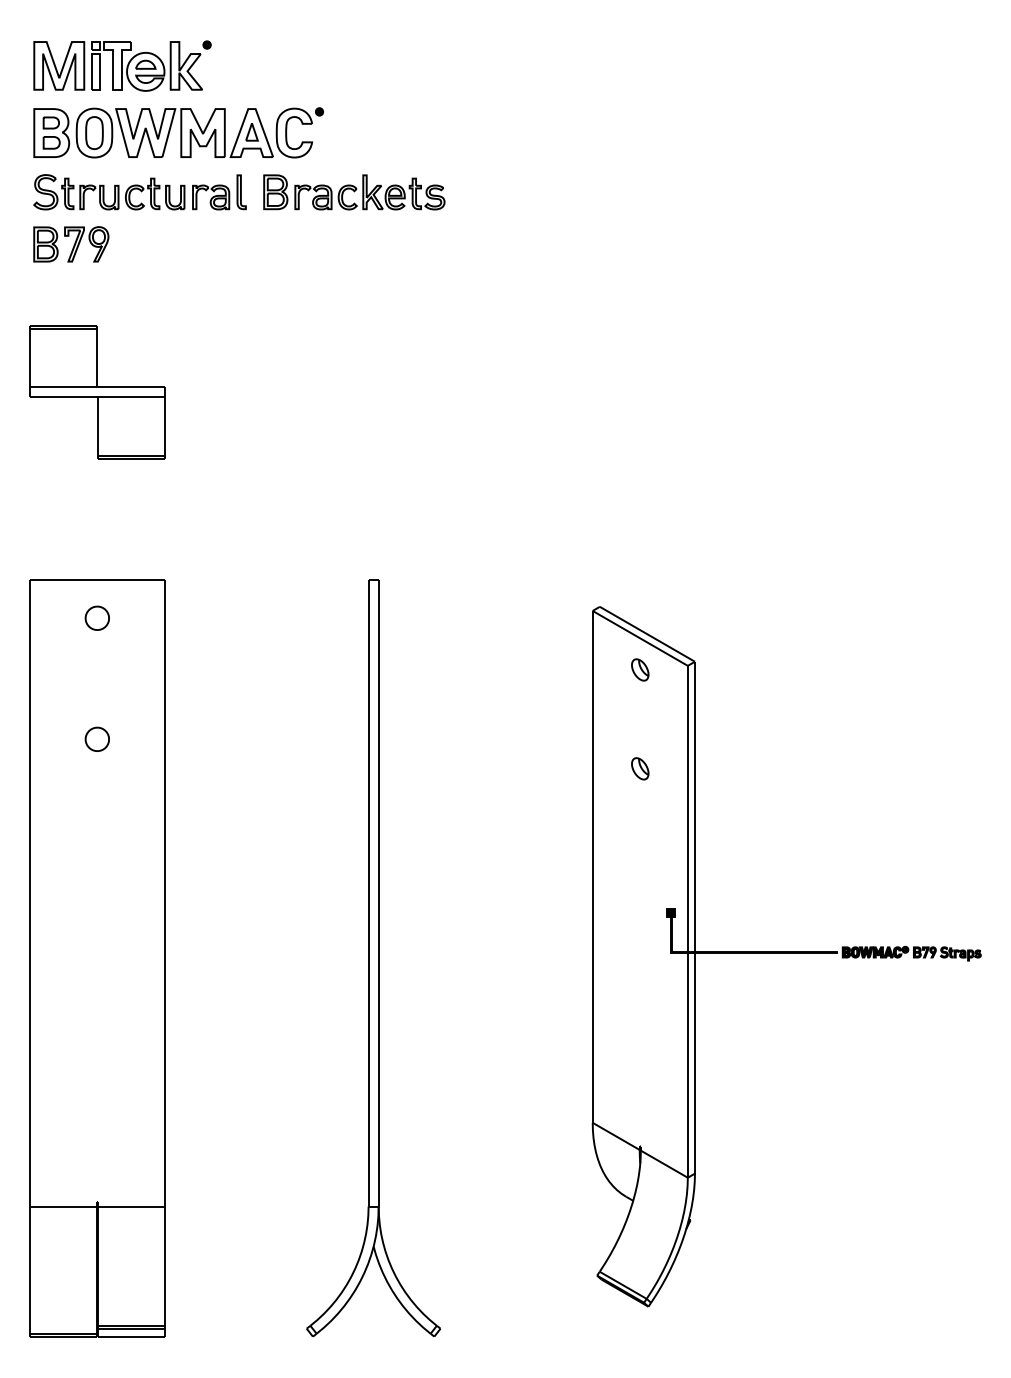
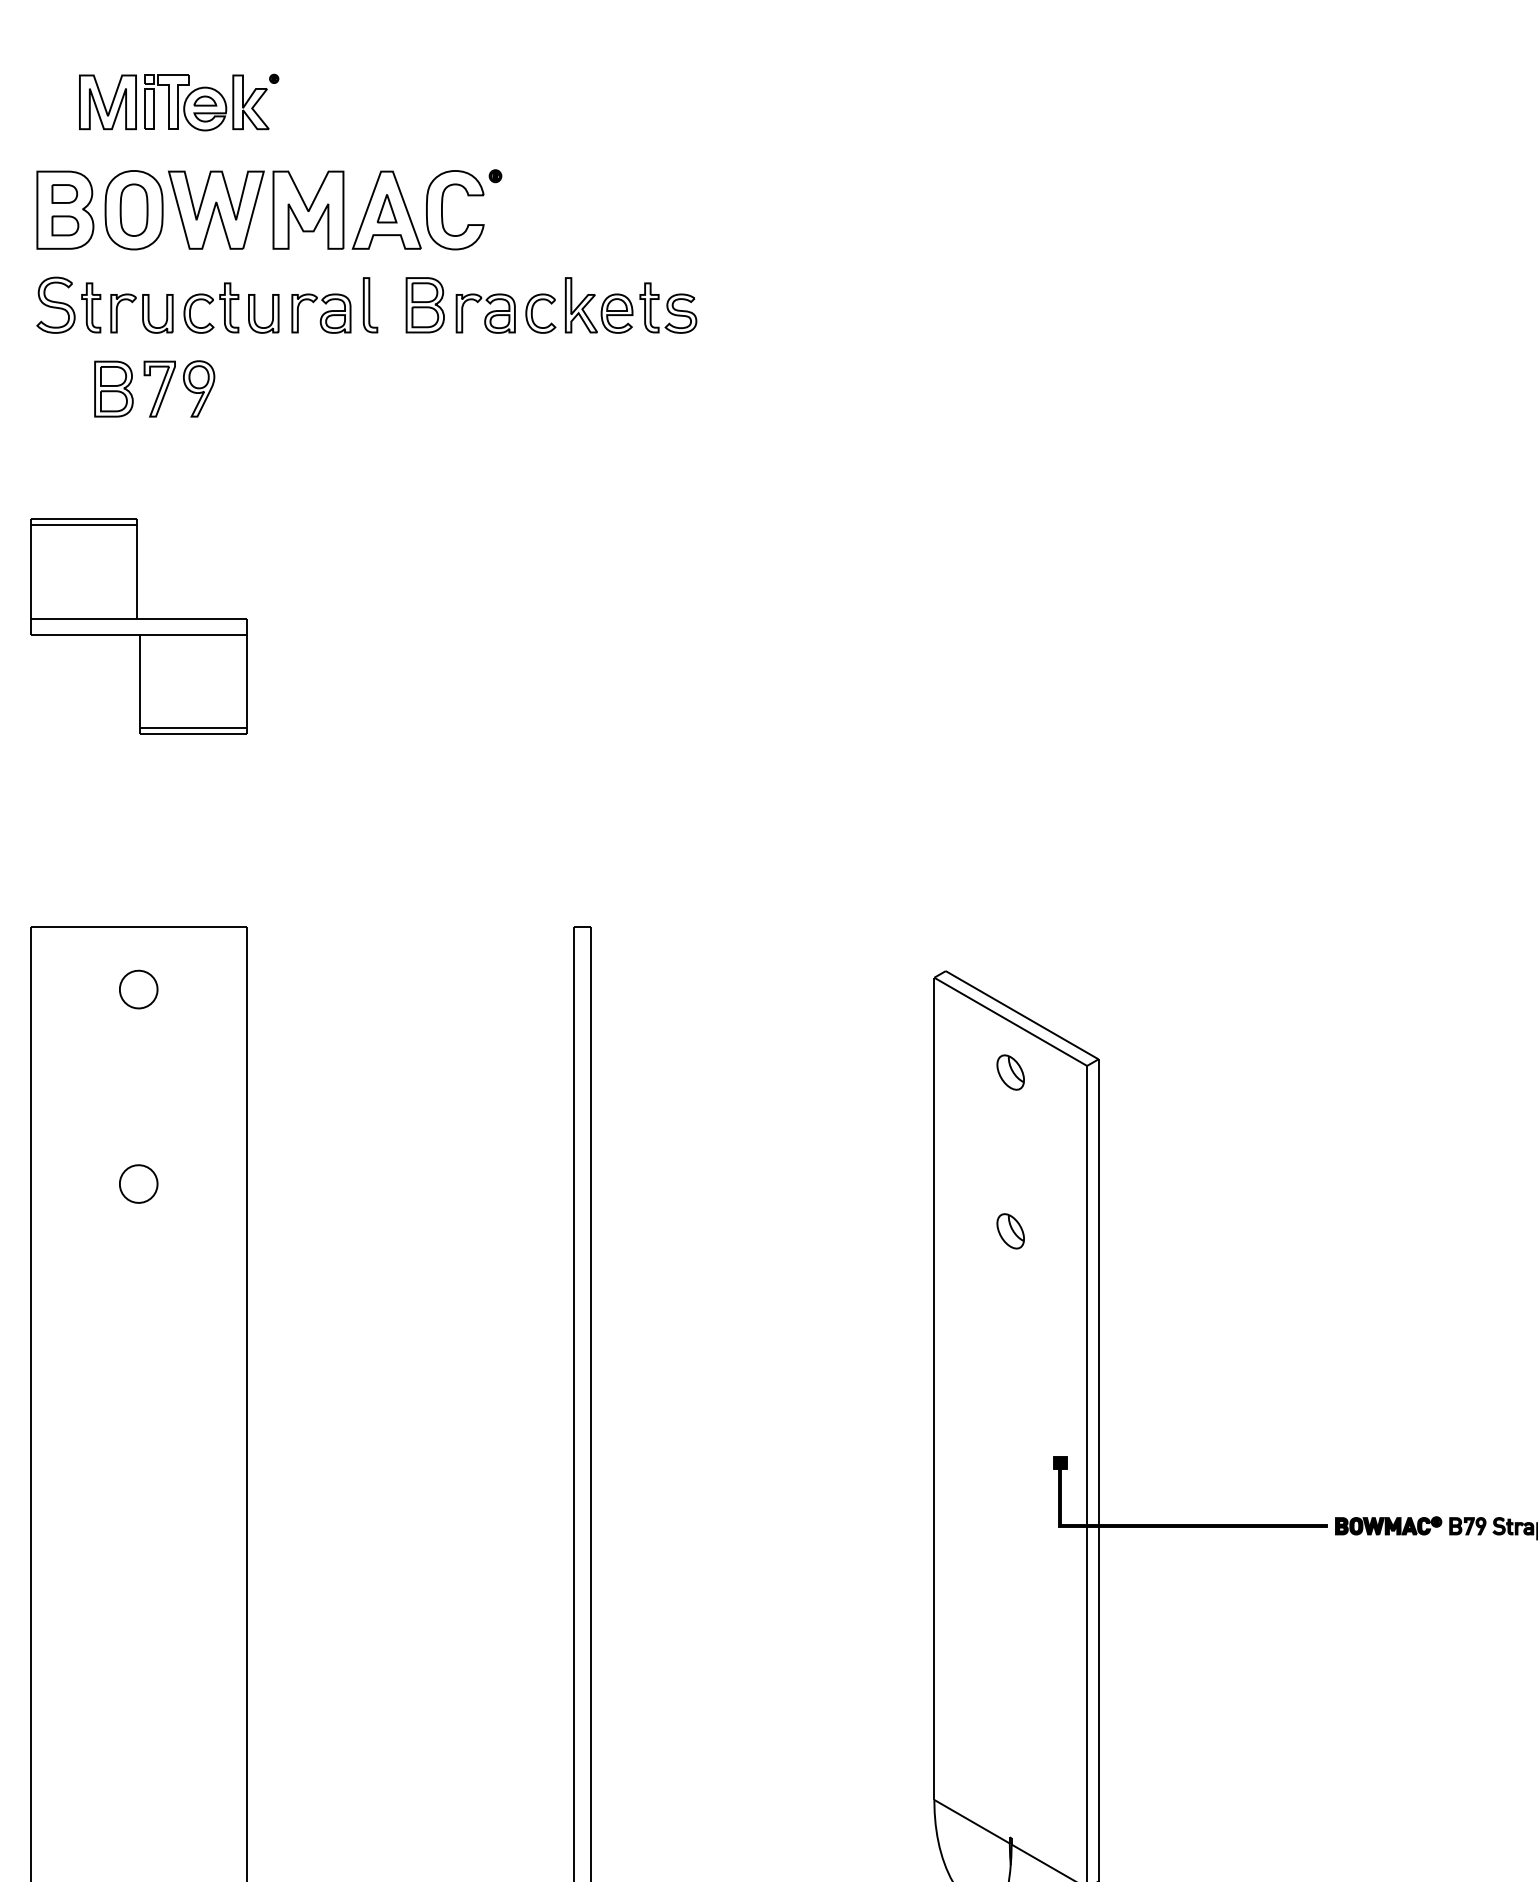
part: (122, 65) -> (179, 101), size x0.7
part: (71, 244) -> (154, 389), moved

